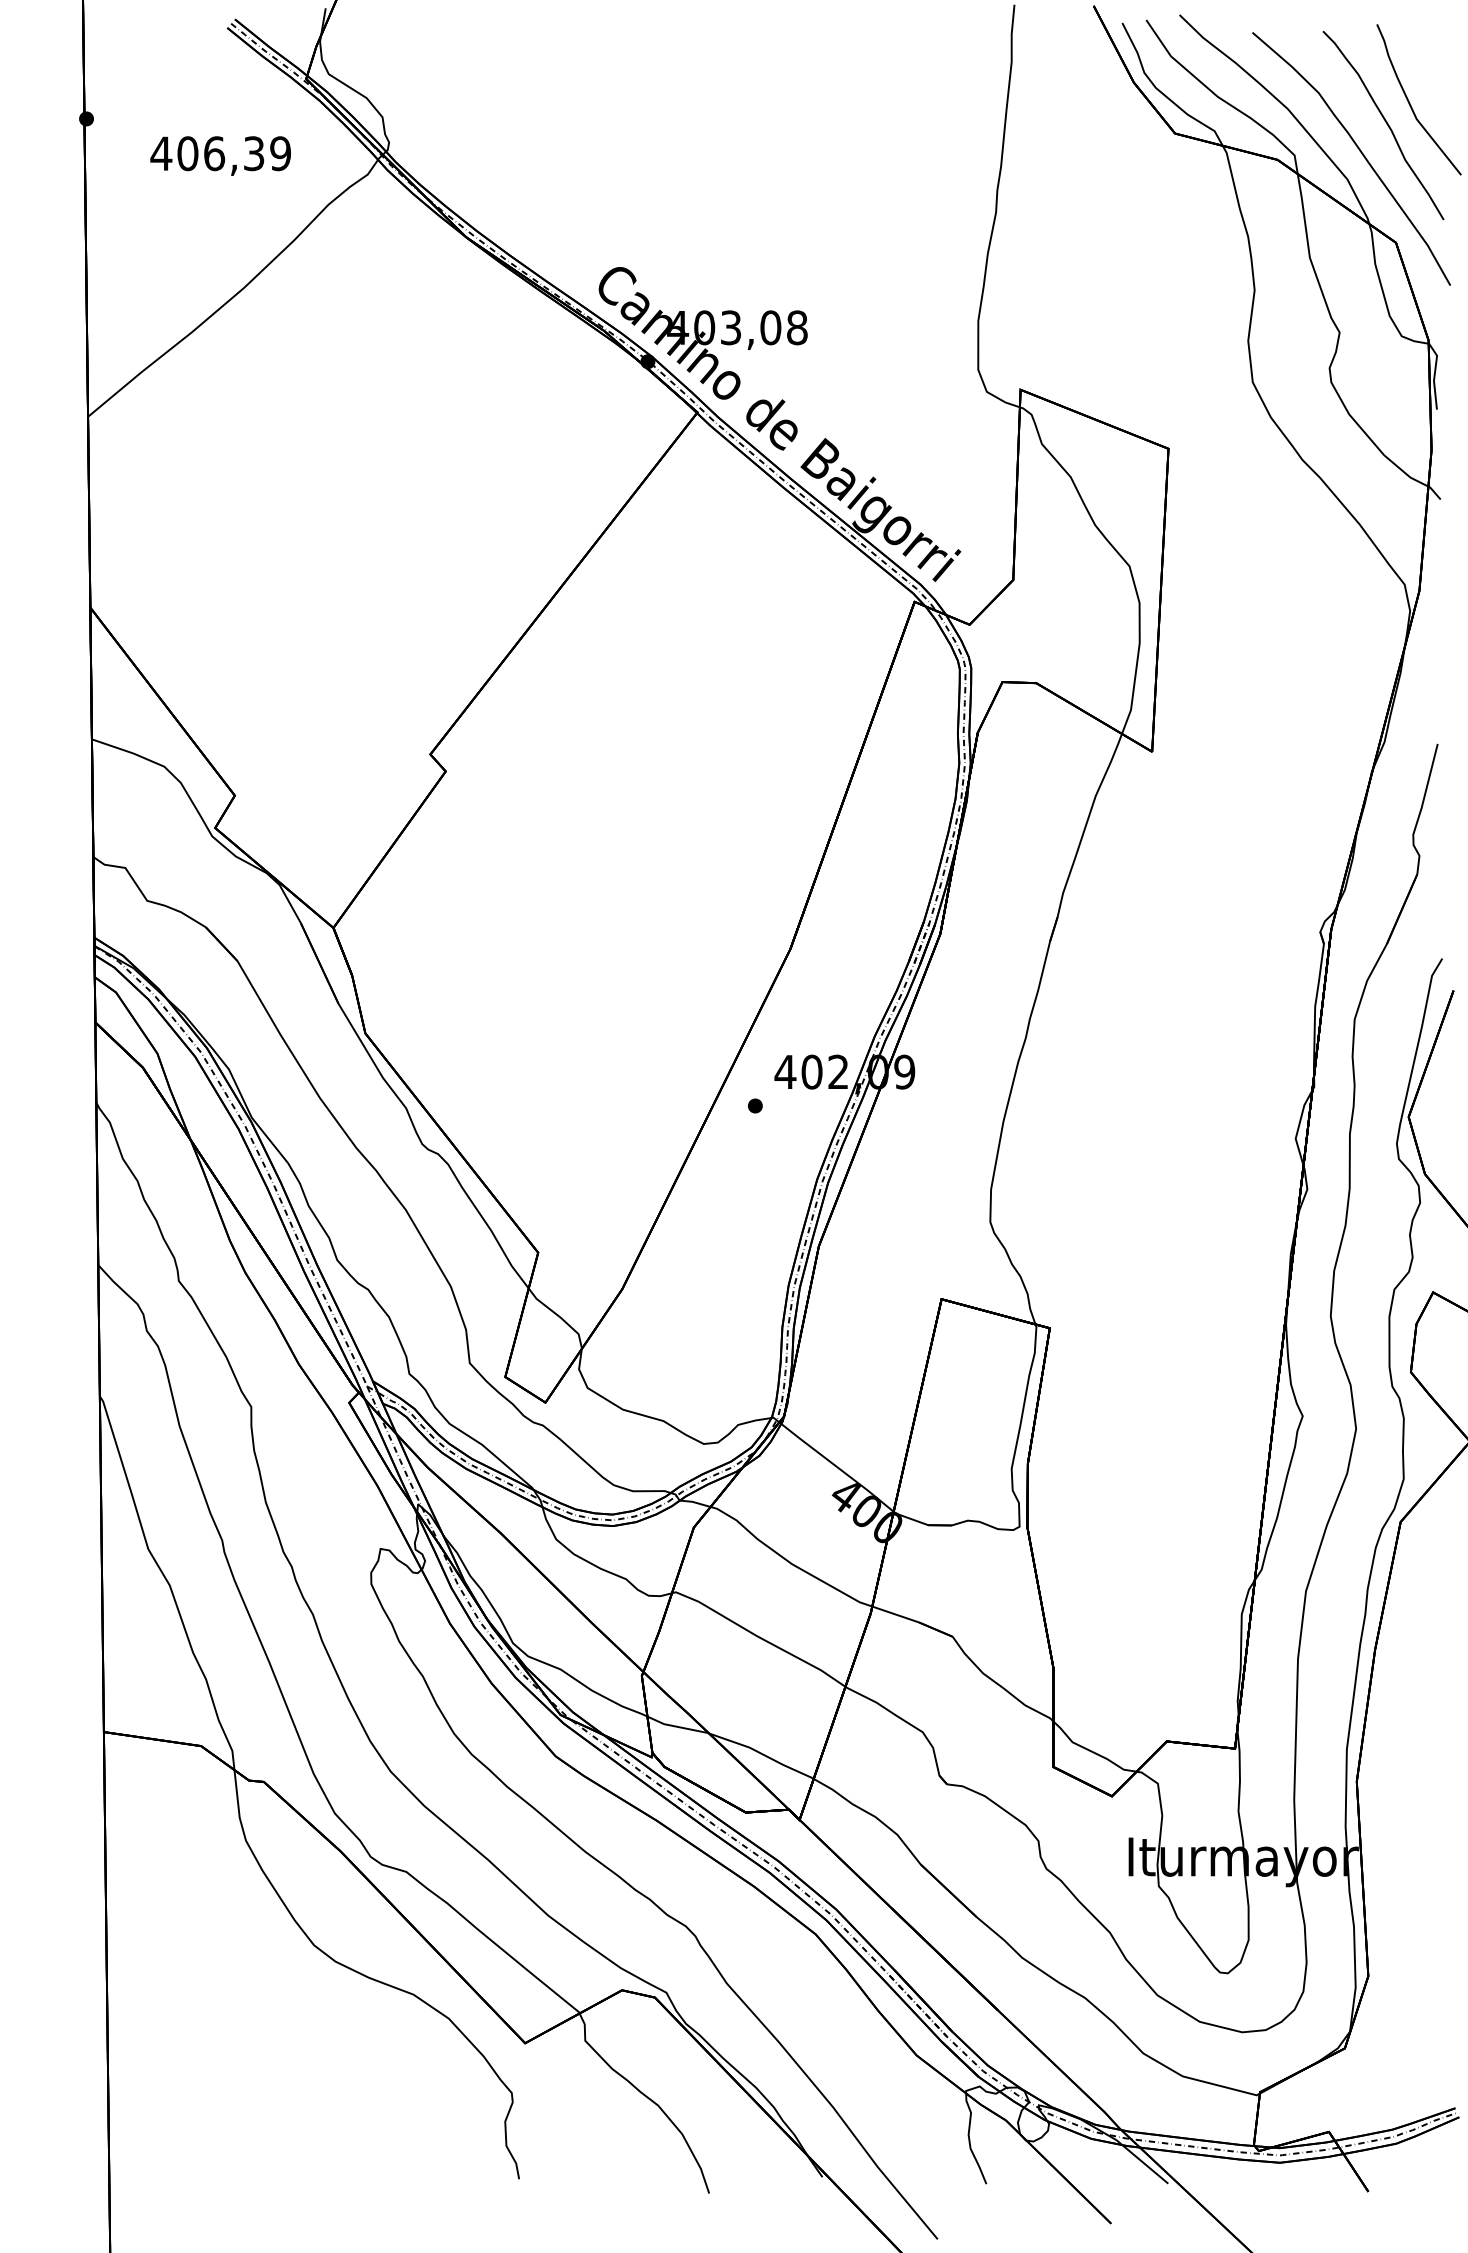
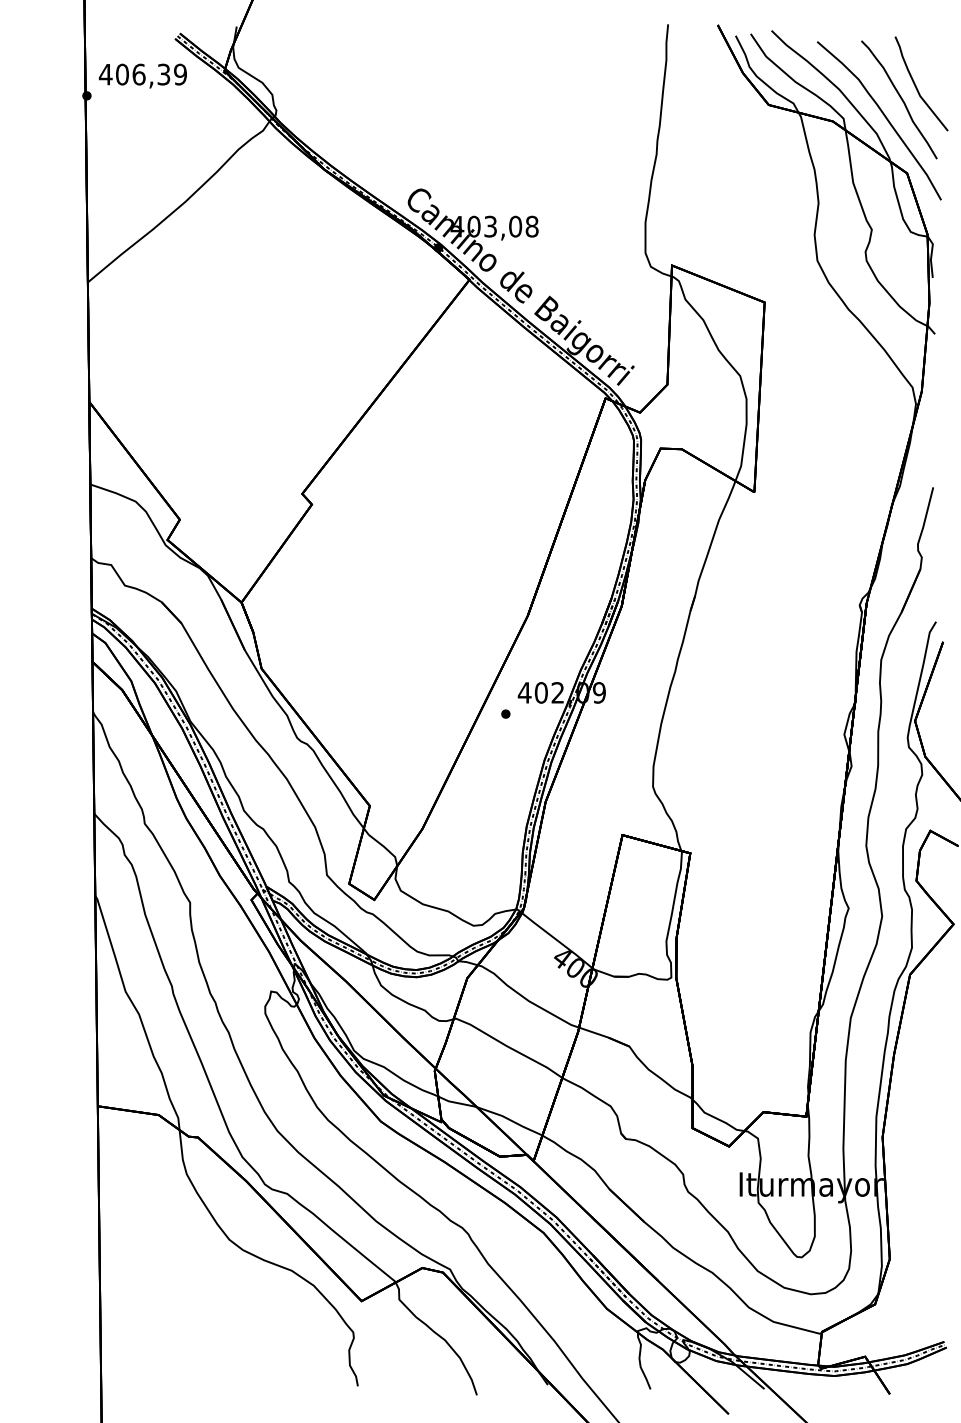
text: (219, 155) -> (142, 75), moved

